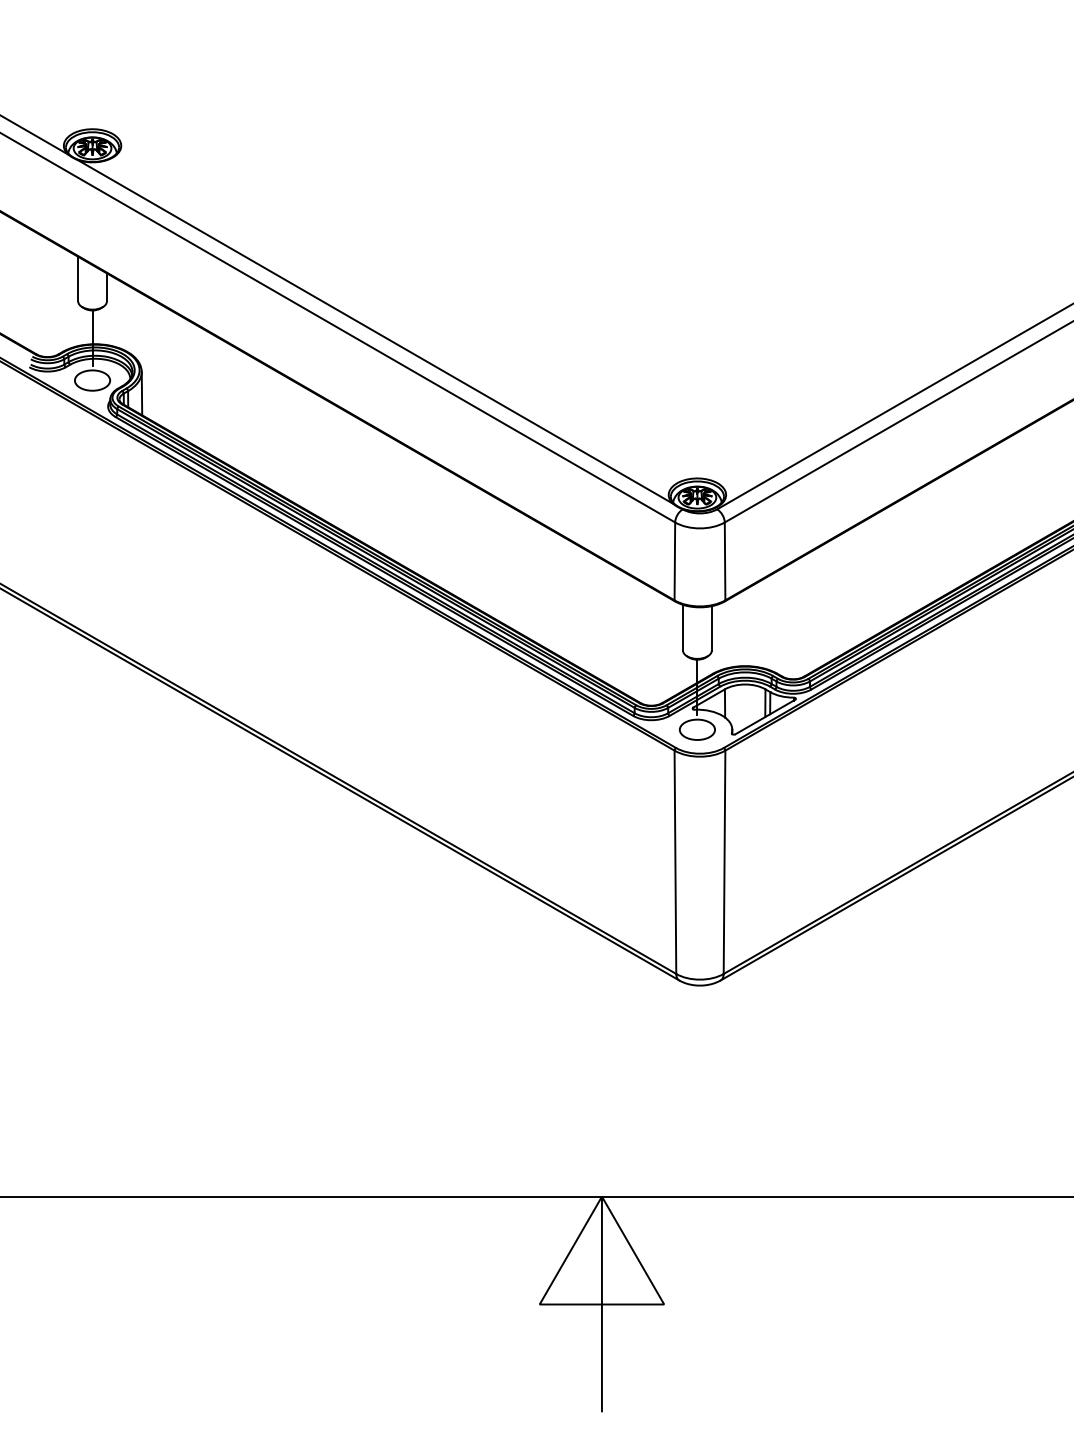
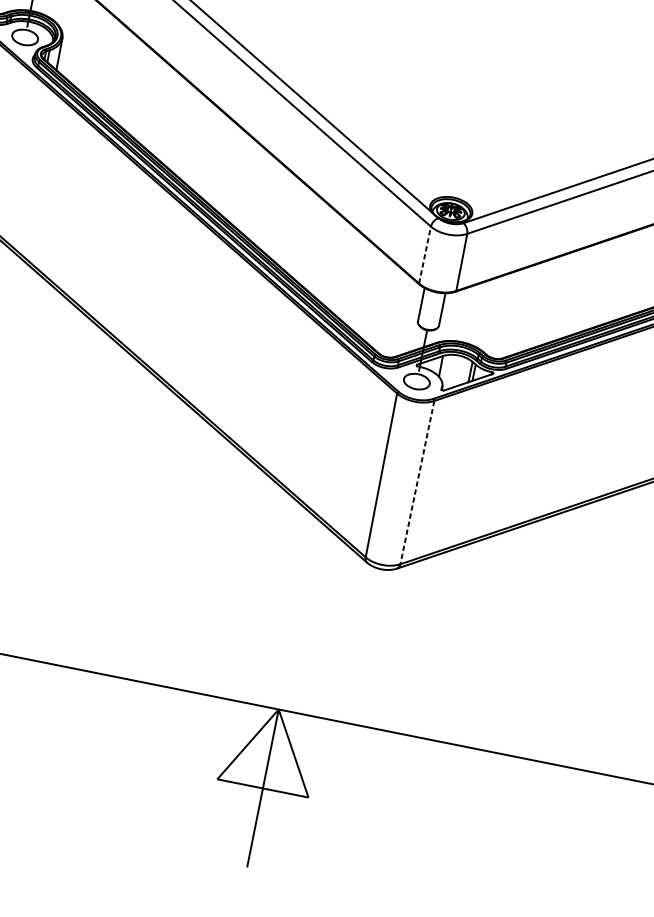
line: (674, 561) -> (424, 255), solid -> dashed
line: (724, 862) -> (417, 482), solid -> dashed

